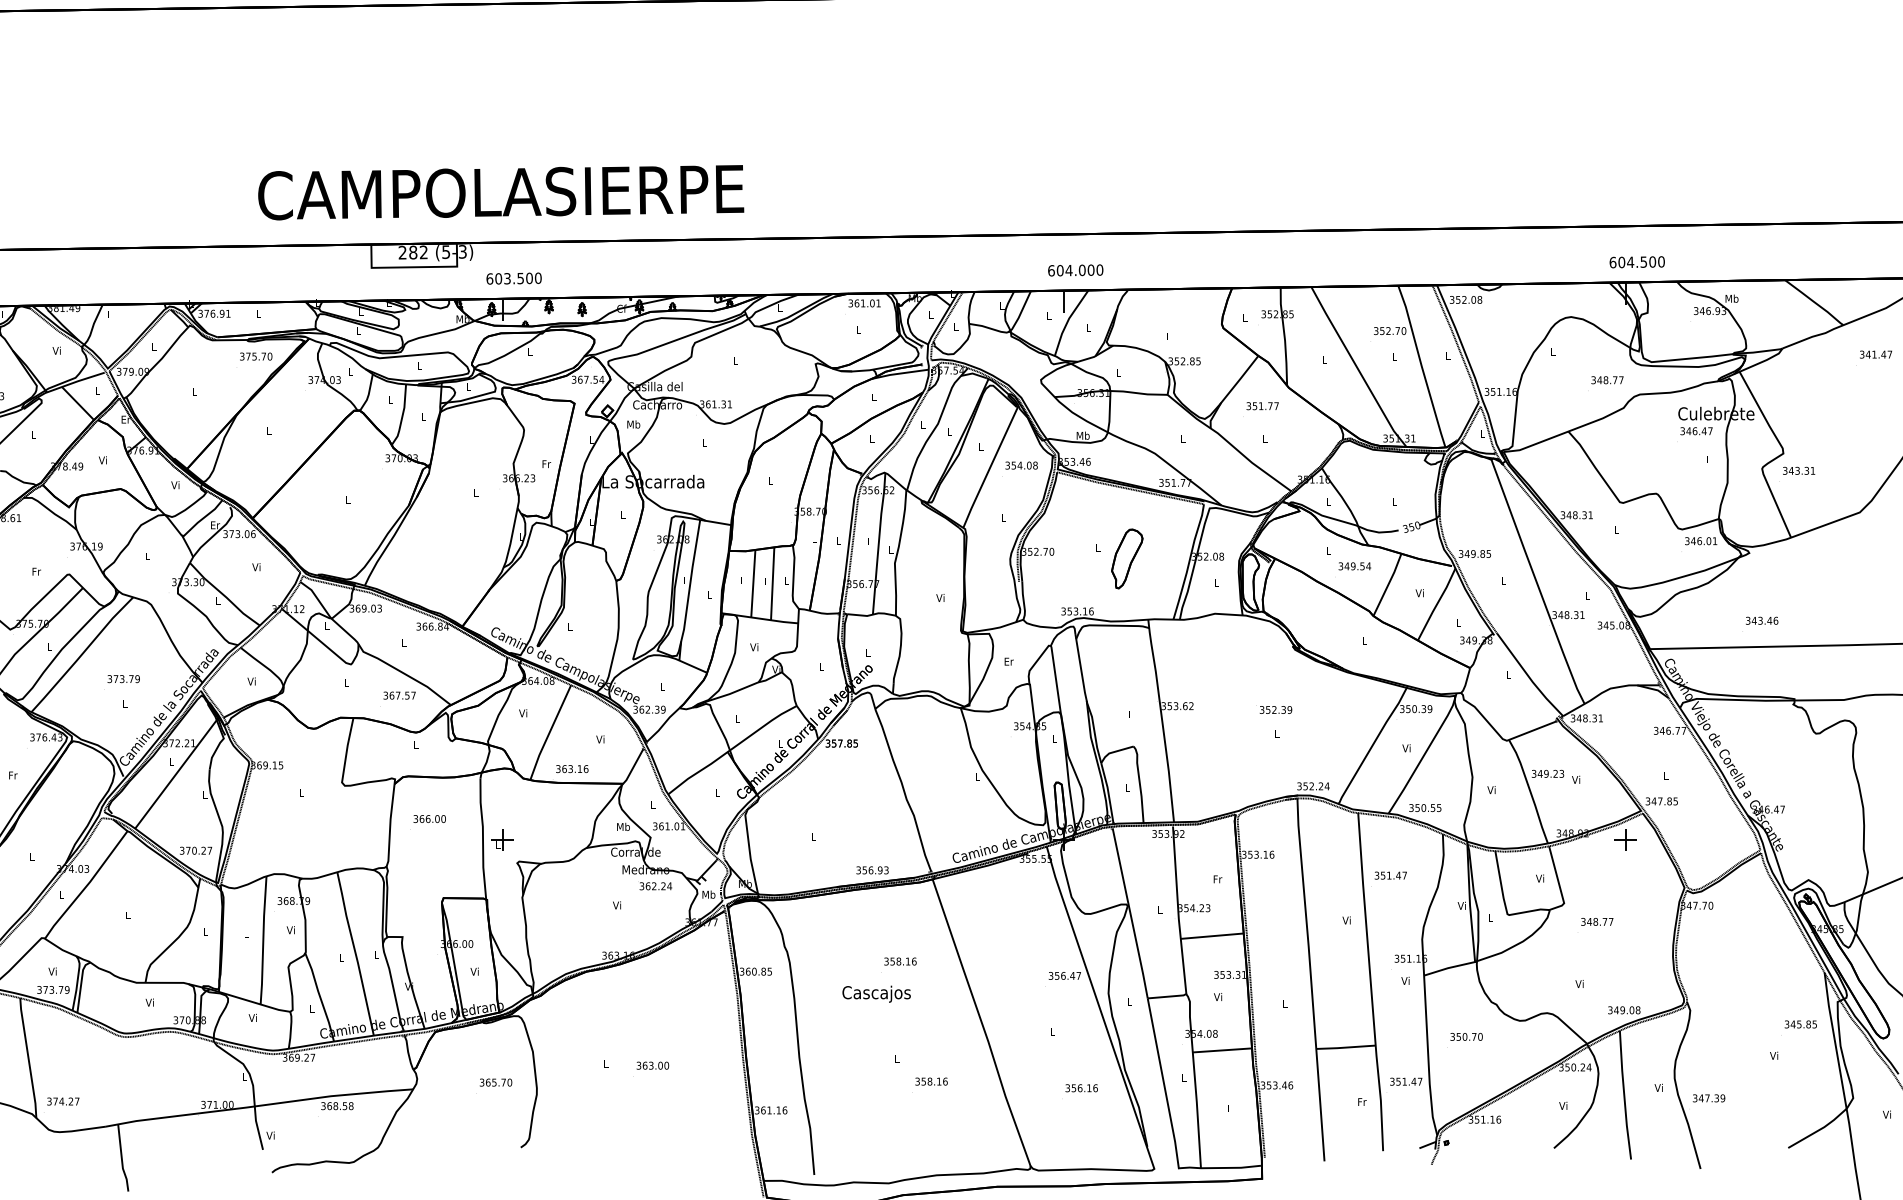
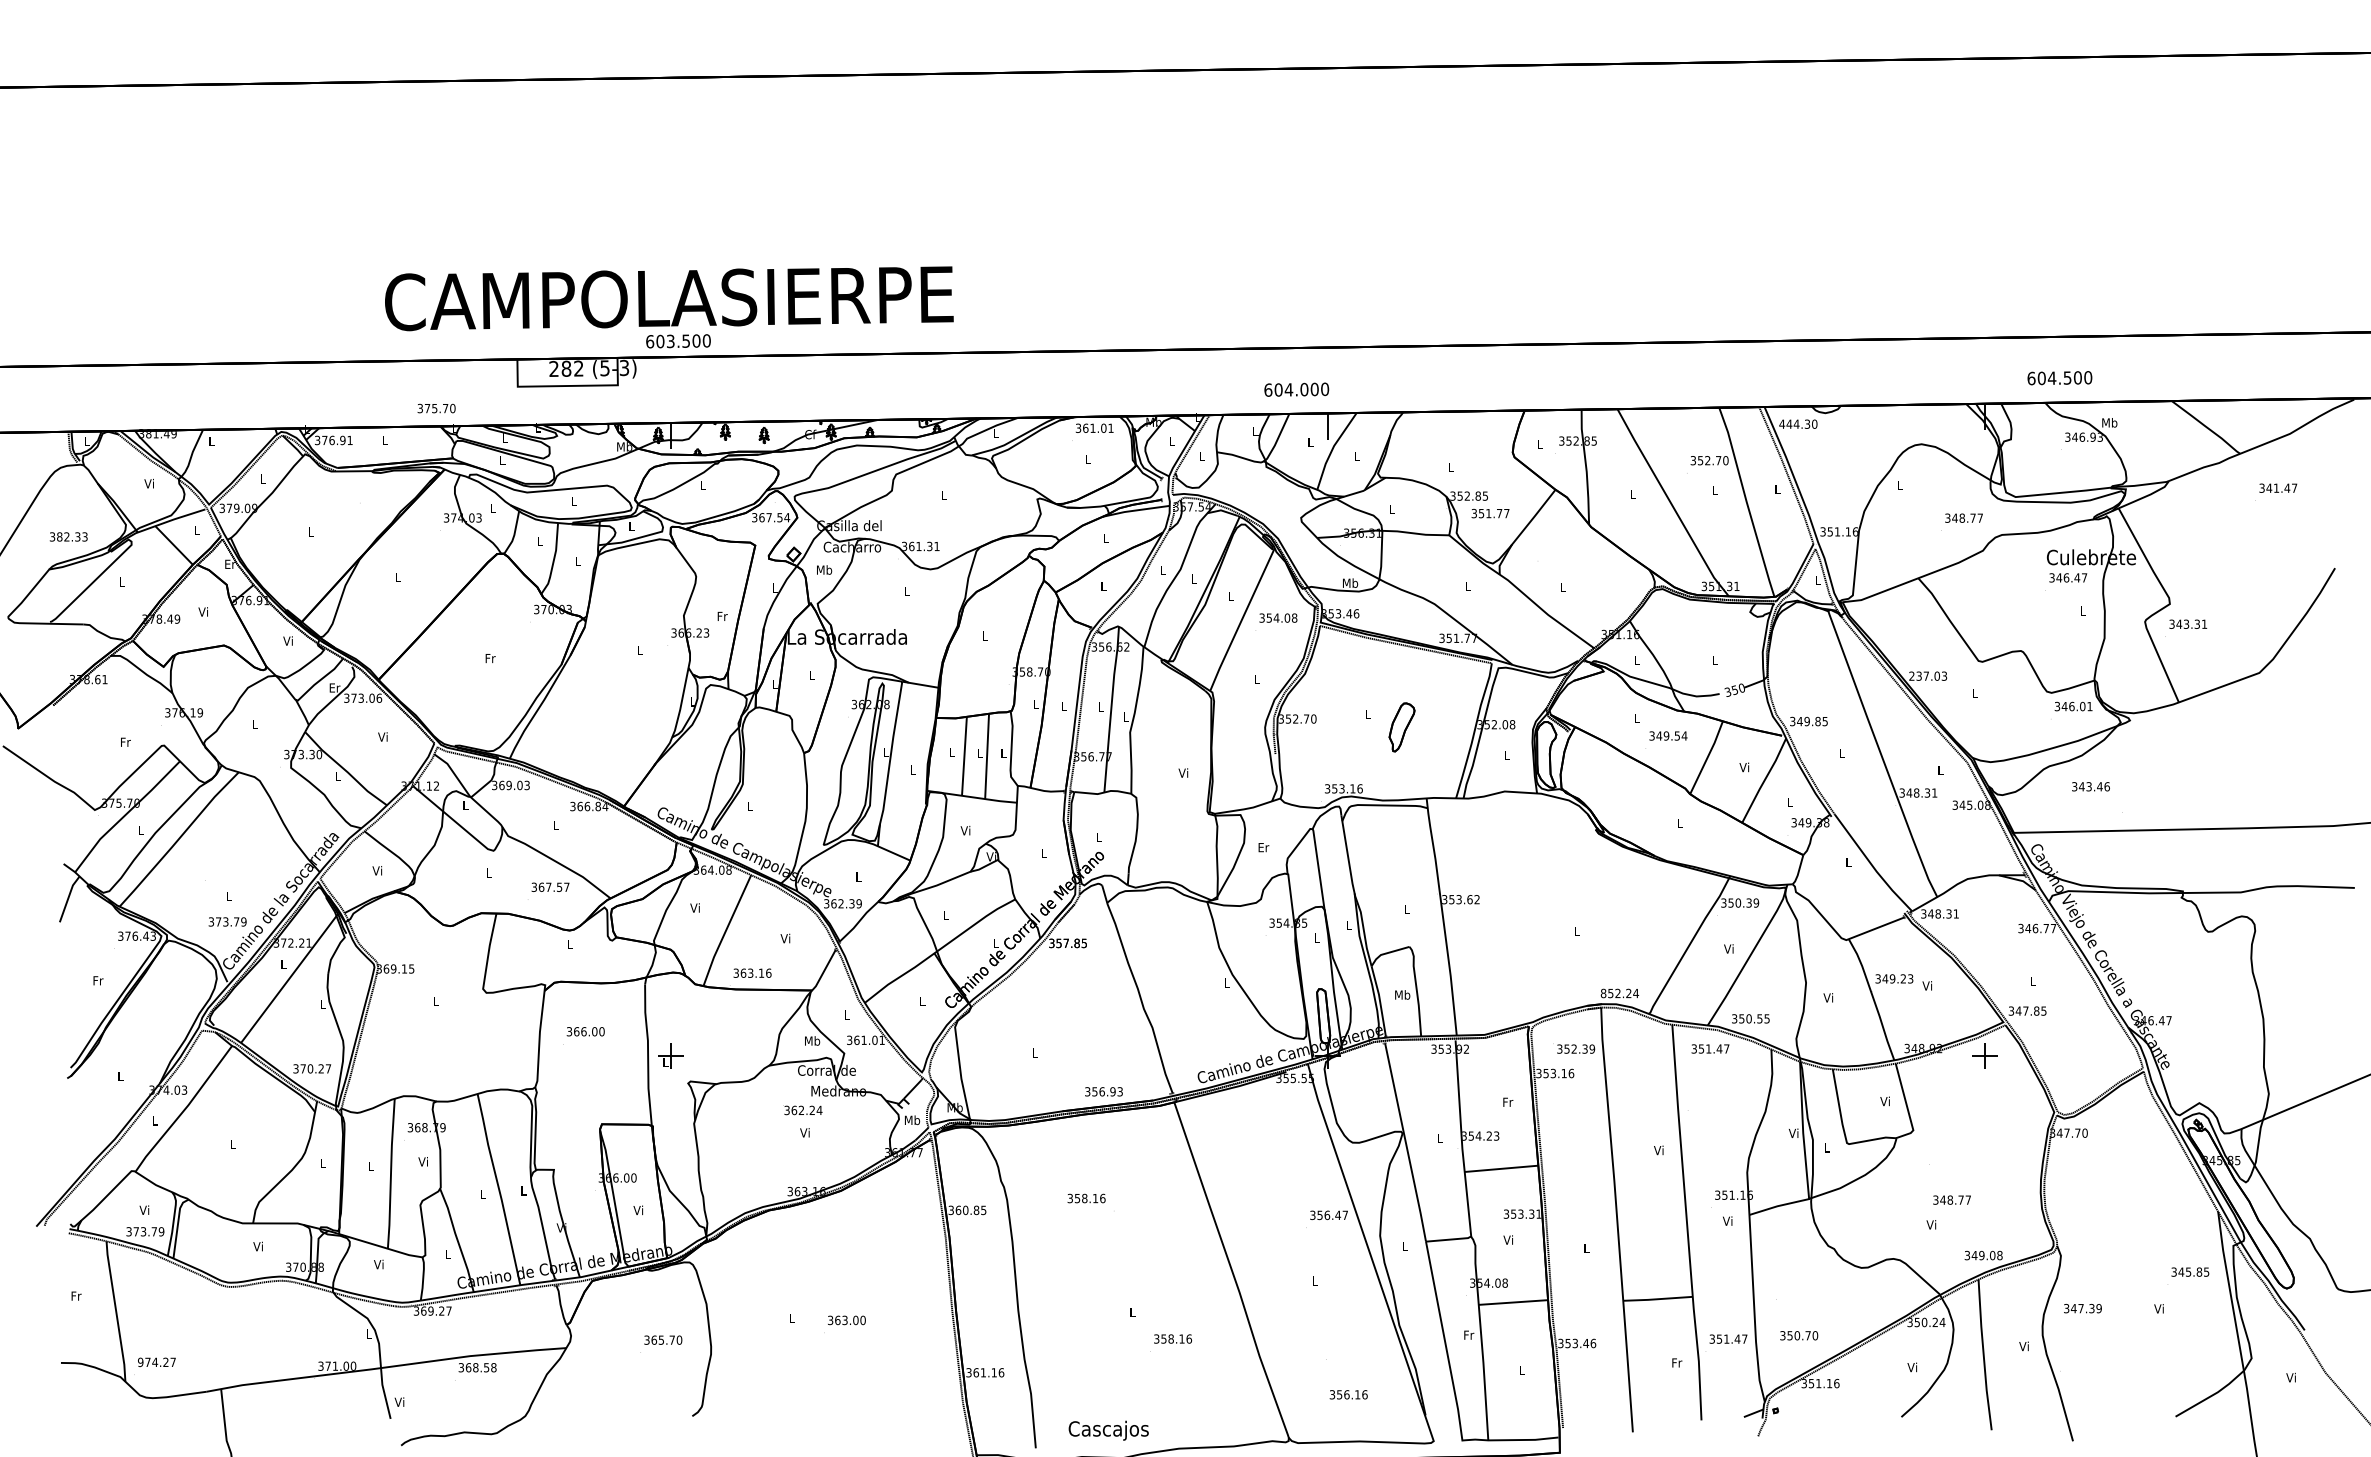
text: (1636, 262) -> (2059, 378), moved
text: (1075, 270) -> (1296, 389), moved
text: (514, 278) -> (678, 341), moved
text: (1466, 299) -> (1798, 423), 352.08 -> 444.30
text: (256, 356) -> (436, 408), moved
text: (1262, 406) -> (1490, 513), moved
text: (348, 500) -> (490, 658), L -> Fr
text: (1577, 514) -> (1928, 675), 348.31 -> 237.03
part: (1126, 559) -> (1401, 727), size x0.7
text: (1761, 620) -> (2090, 786), moved
text: (123, 678) -> (227, 921), moved
text: (1274, 709) -> (1574, 1048), moved
text: (1299, 786) -> (1603, 993), 352.24 -> 852.24
text: (1127, 787) -> (1402, 994), L -> Mb
text: (1390, 875) -> (1710, 1048), moved
text: (655, 886) -> (802, 1110), moved
text: (1596, 921) -> (1951, 1199), moved
text: (900, 961) -> (1086, 1198), moved
text: (876, 994) -> (1108, 1430), moved
text: (1466, 1036) -> (1799, 1335), moved
text: (1184, 1077) -> (1469, 1334), L -> Fr
text: (1081, 1088) -> (1348, 1394), moved
text: (1708, 1098) -> (2082, 1308), moved
text: (49, 1100) -> (140, 1361), 374.27 -> 974.27

